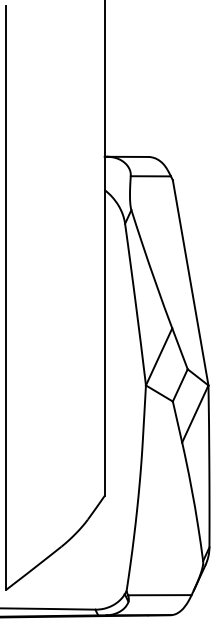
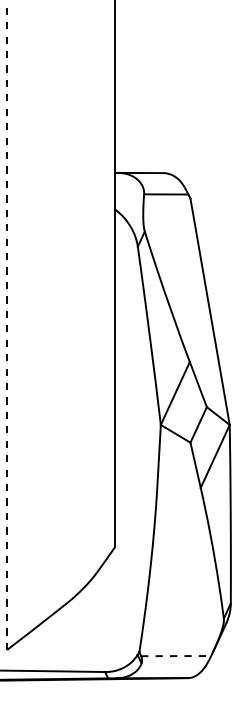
line: (6, 297) -> (7, 328), solid -> dashed
line: (160, 595) -> (176, 656), solid -> dashed

